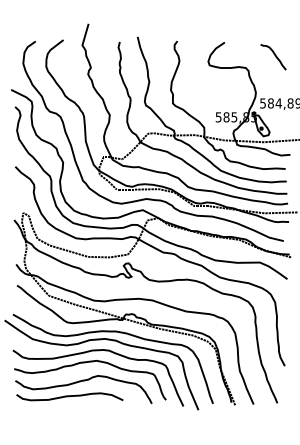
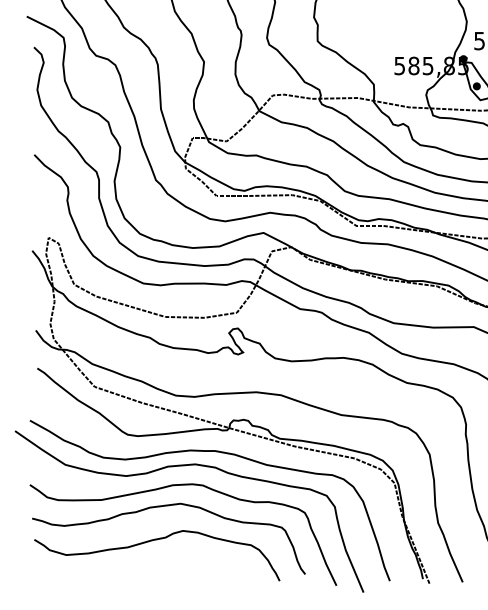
curve: (69, 396) -> (131, 567), removed

